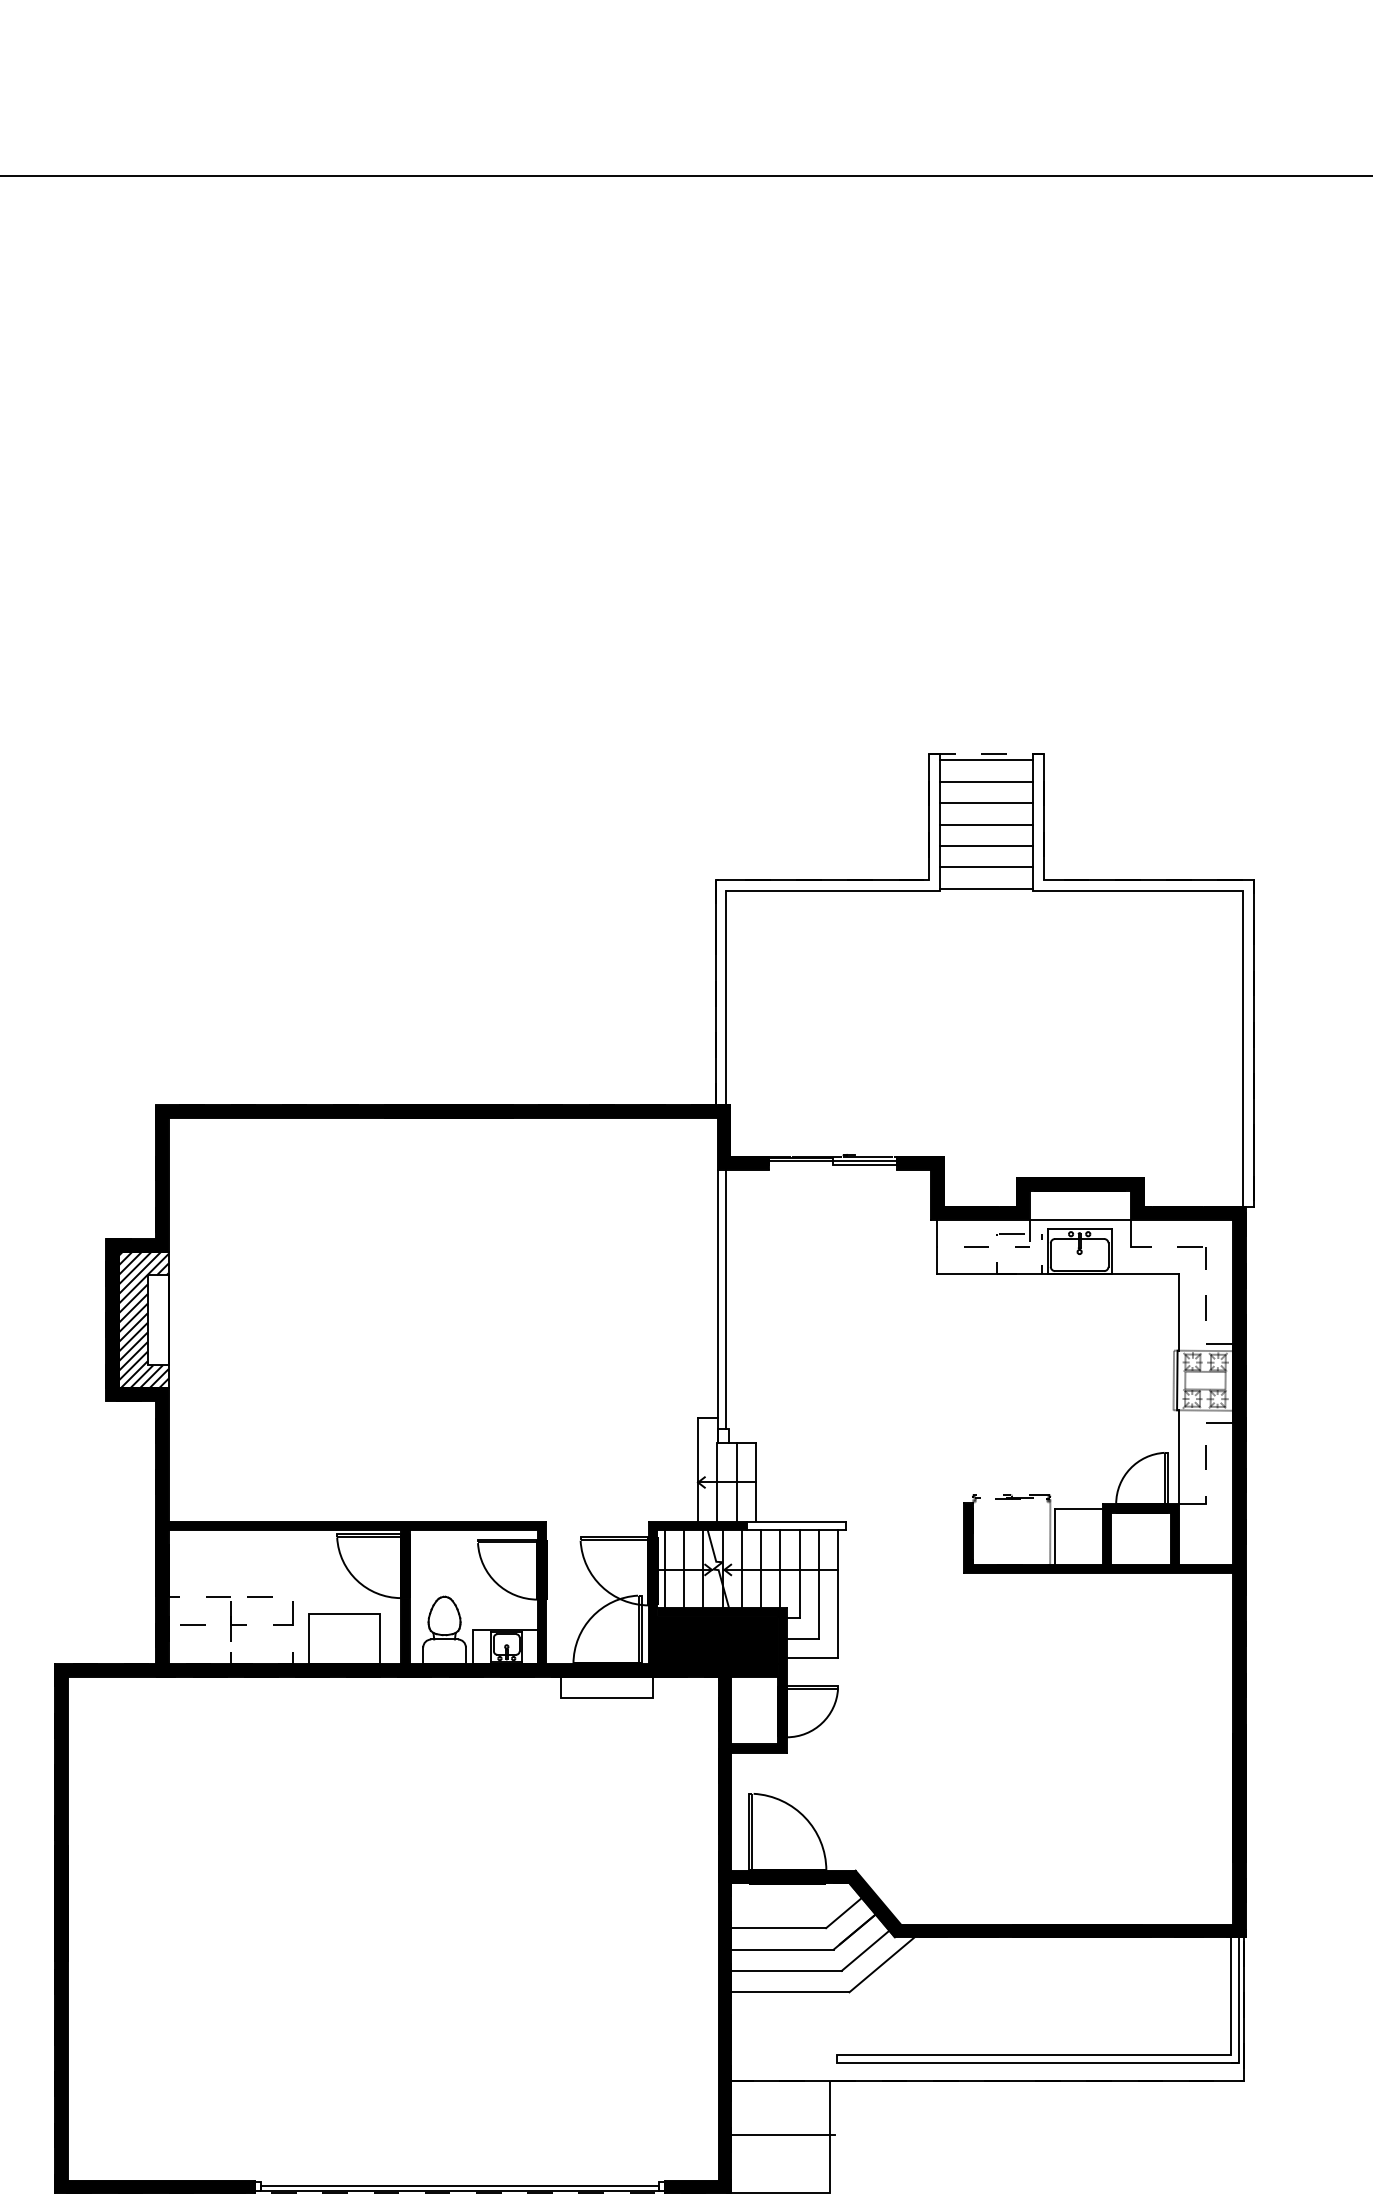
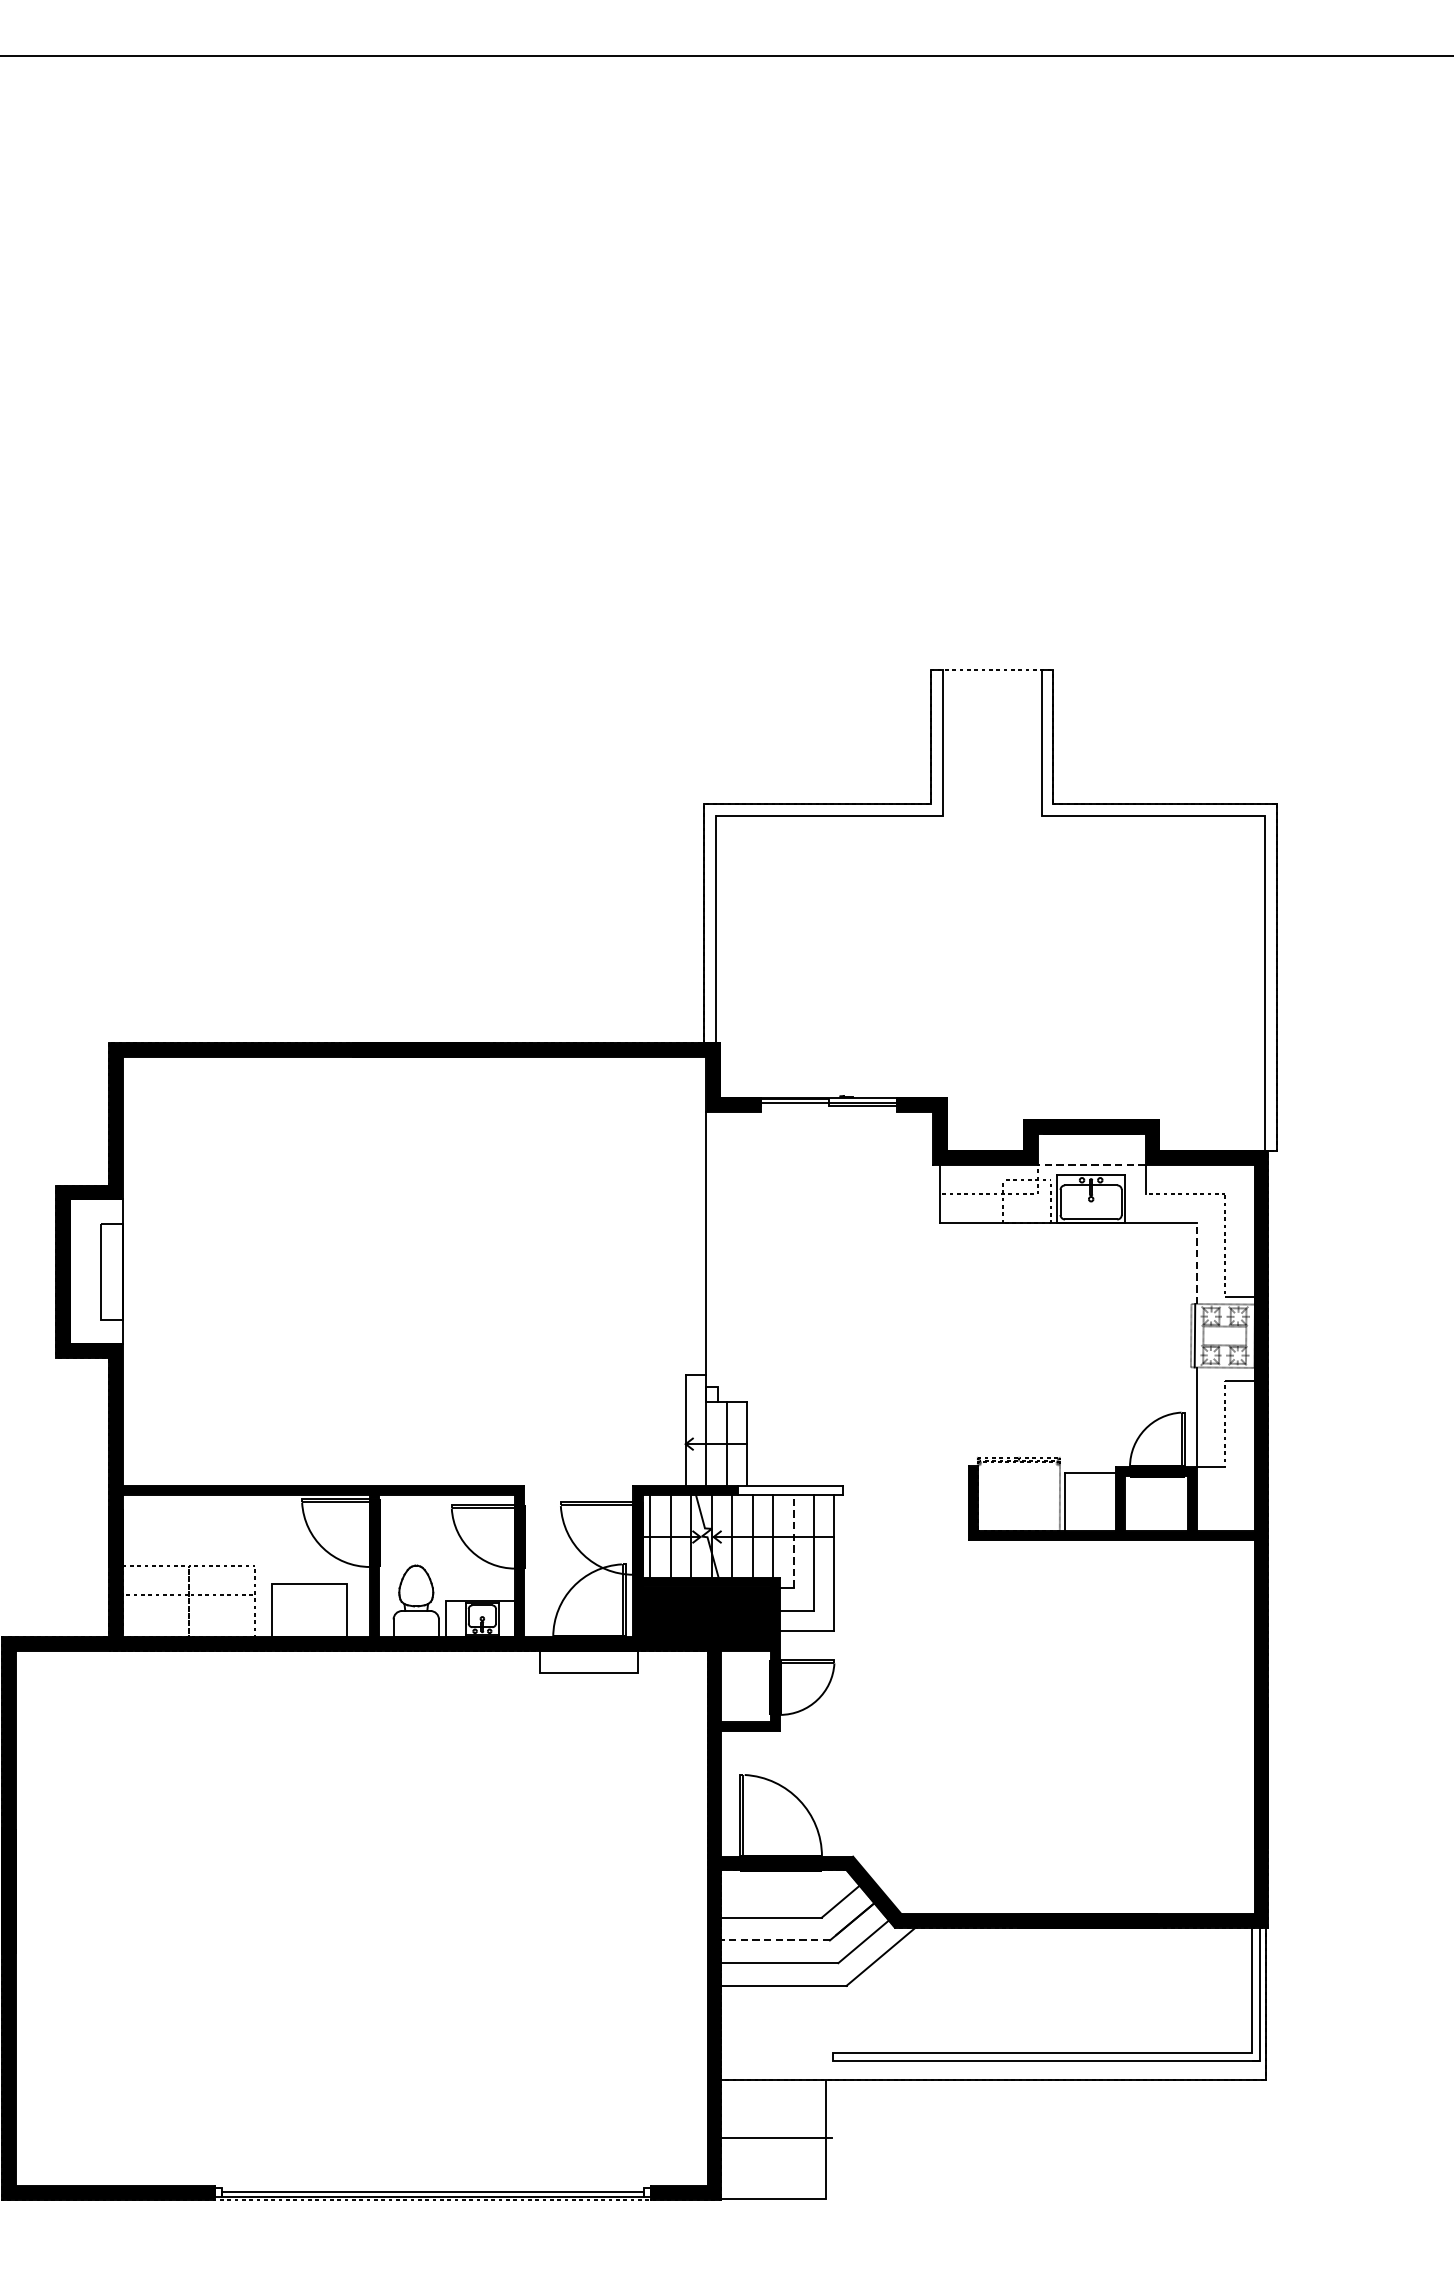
line: (986, 760) -> (992, 676), removed
line: (986, 781) -> (992, 699), removed
line: (986, 803) -> (992, 722), removed
line: (986, 824) -> (992, 744), removed
line: (986, 845) -> (992, 767), removed
line: (986, 867) -> (992, 790), removed
line: (986, 888) -> (992, 812), removed
line: (1080, 1219) -> (1092, 1164), solid -> dashed
line: (726, 1299) -> (715, 1249), removed
line: (1179, 1312) -> (1197, 1263), solid -> dashed
hatch: (143, 1320) -> (96, 1271), removed
line: (799, 1573) -> (793, 1540), solid -> dashed
line: (782, 1949) -> (775, 1940), solid -> dashed

